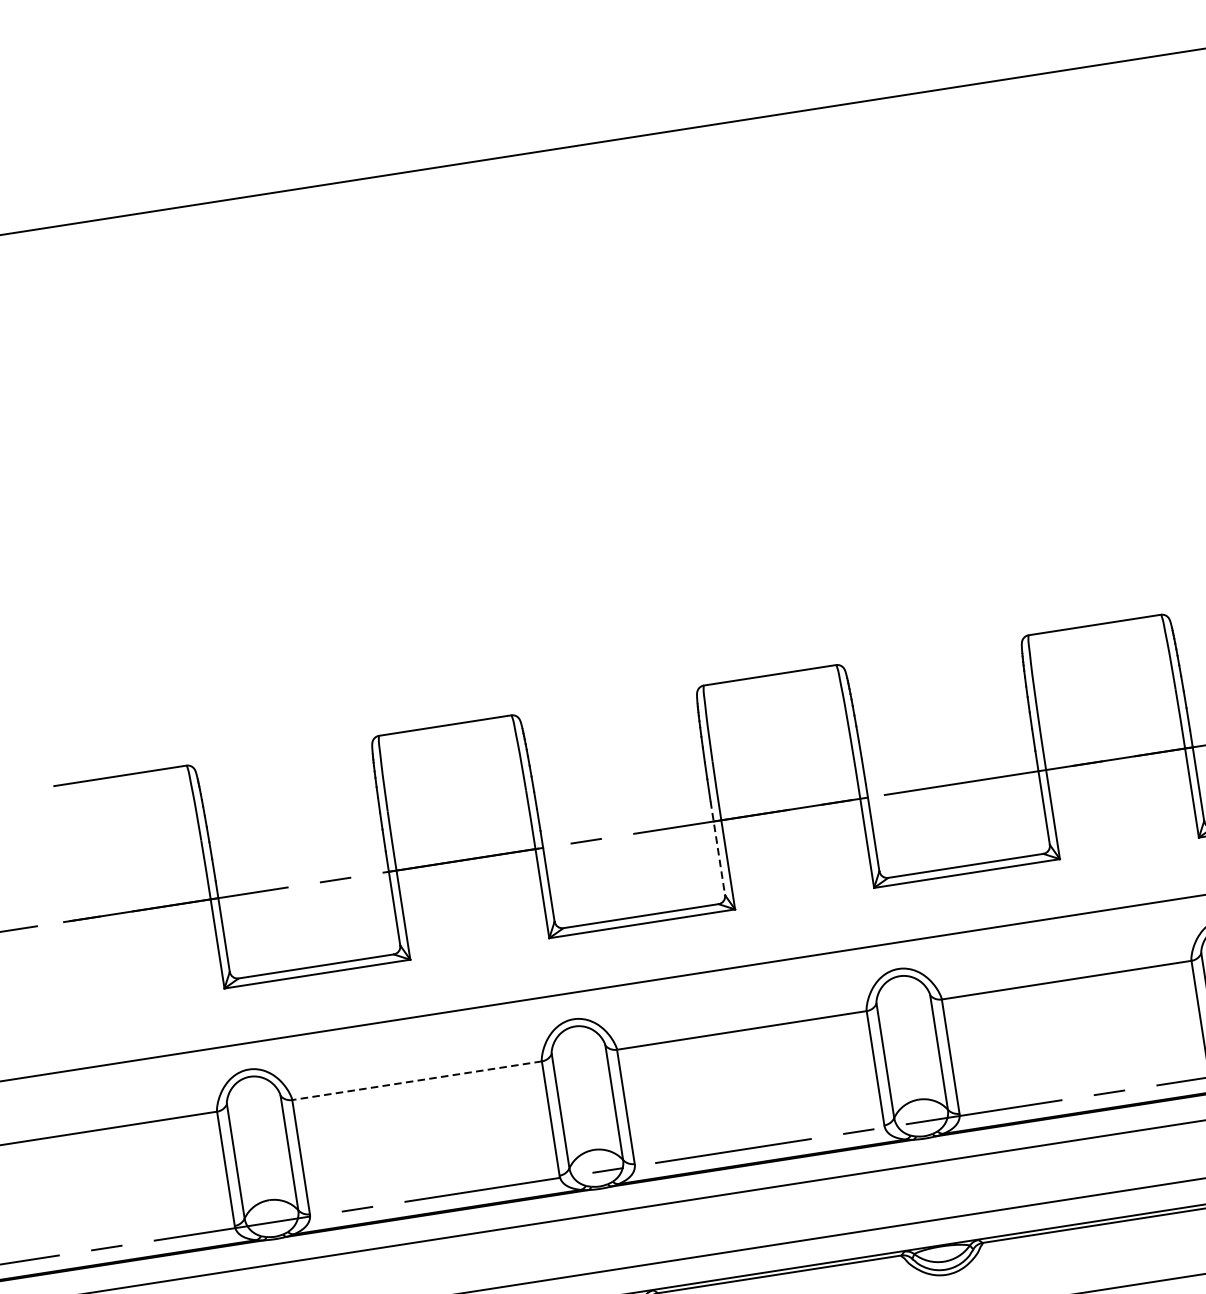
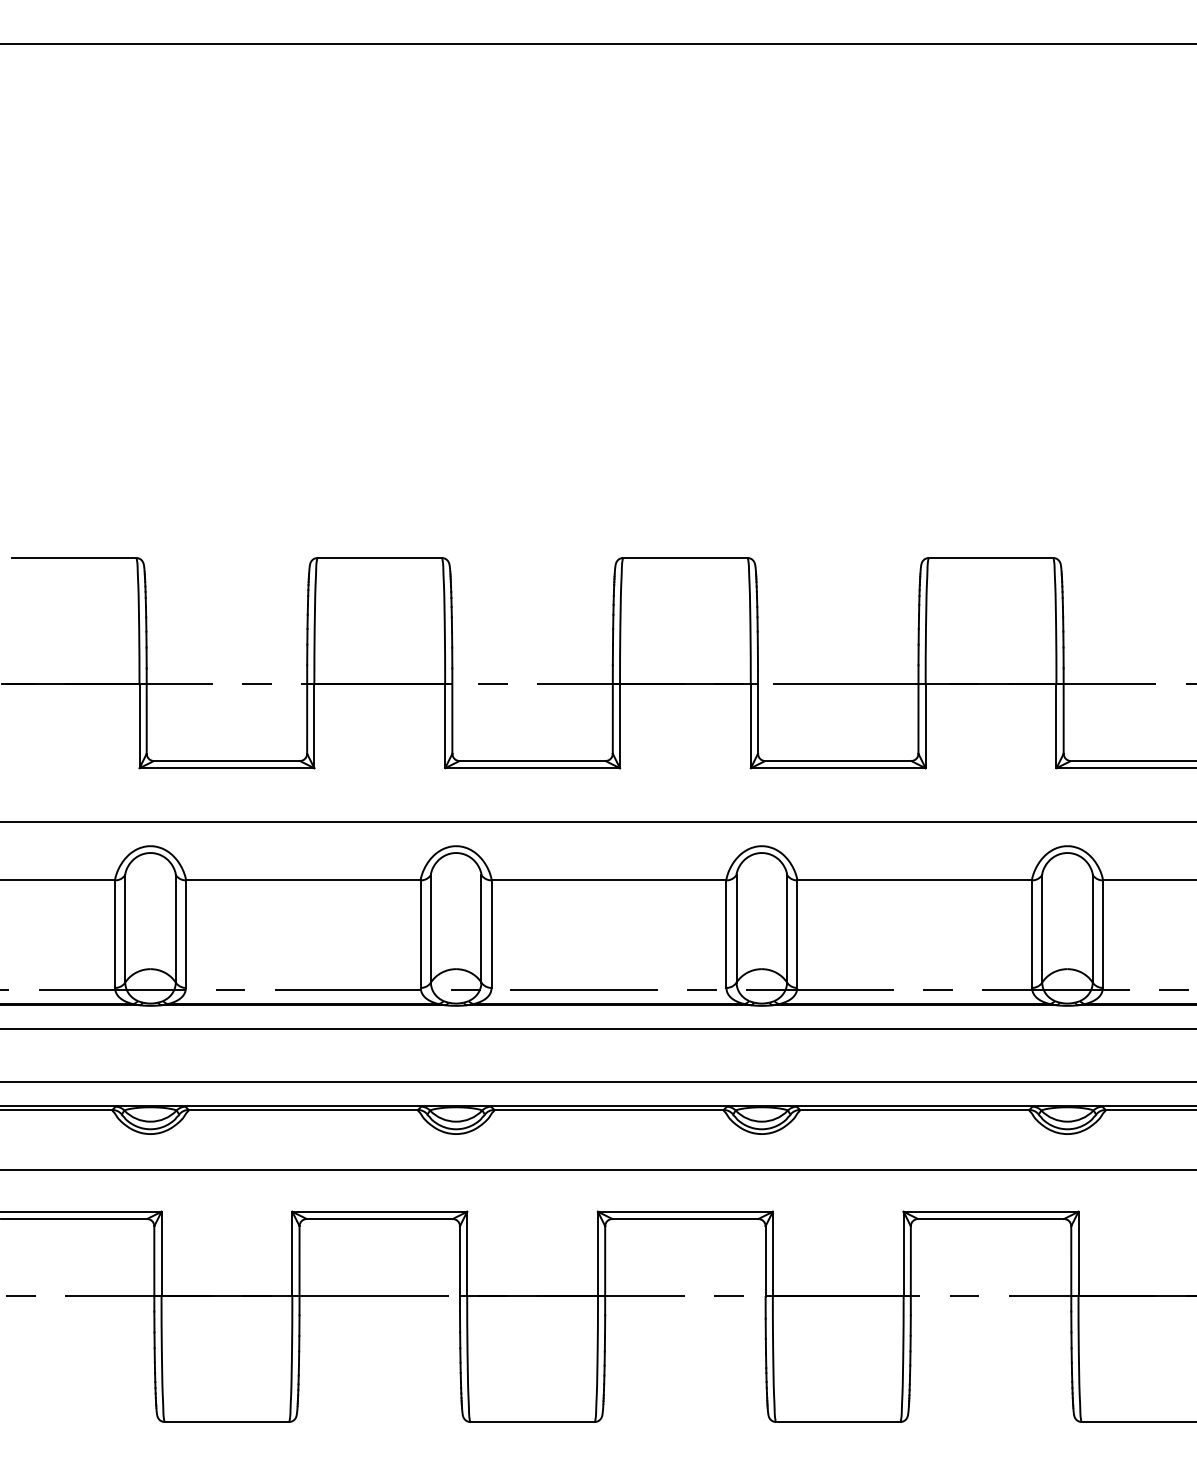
line: (717, 849) -> (612, 710), dashed -> solid
line: (416, 1080) -> (302, 880), dashed -> solid

